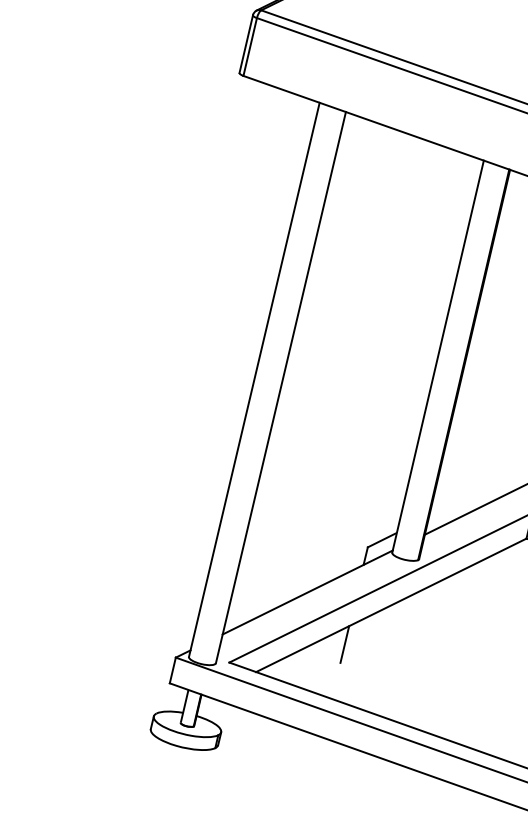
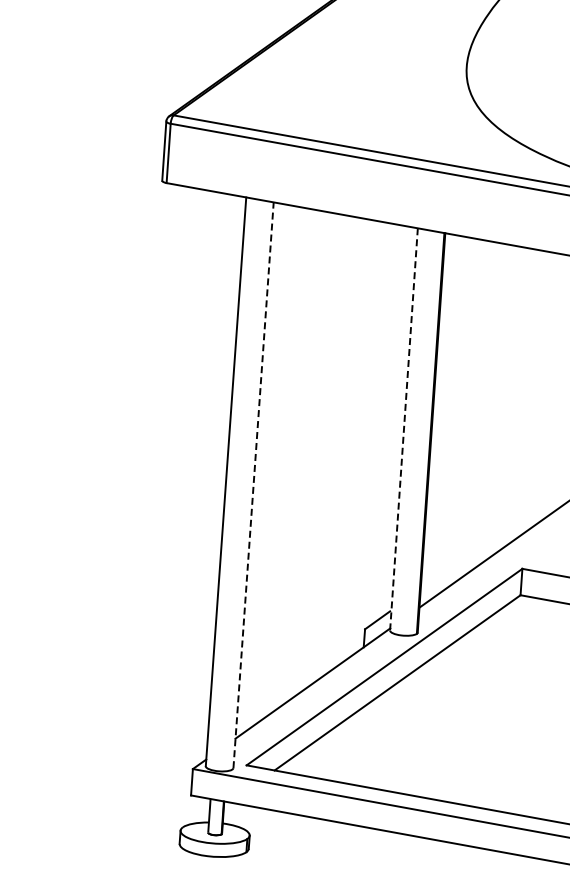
line: (437, 356) -> (403, 429), solid -> dashed
line: (280, 387) -> (253, 485), solid -> dashed
line: (344, 643) -> (357, 728), removed

